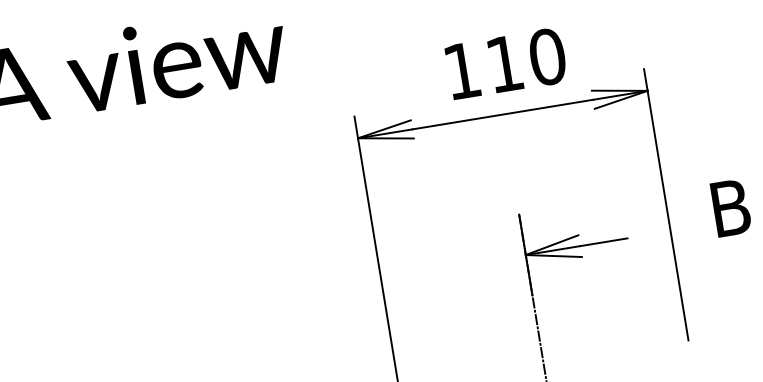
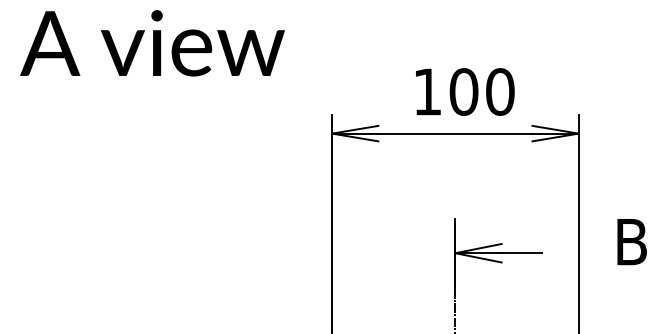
text: (504, 63) -> (463, 91), 110 -> 100

